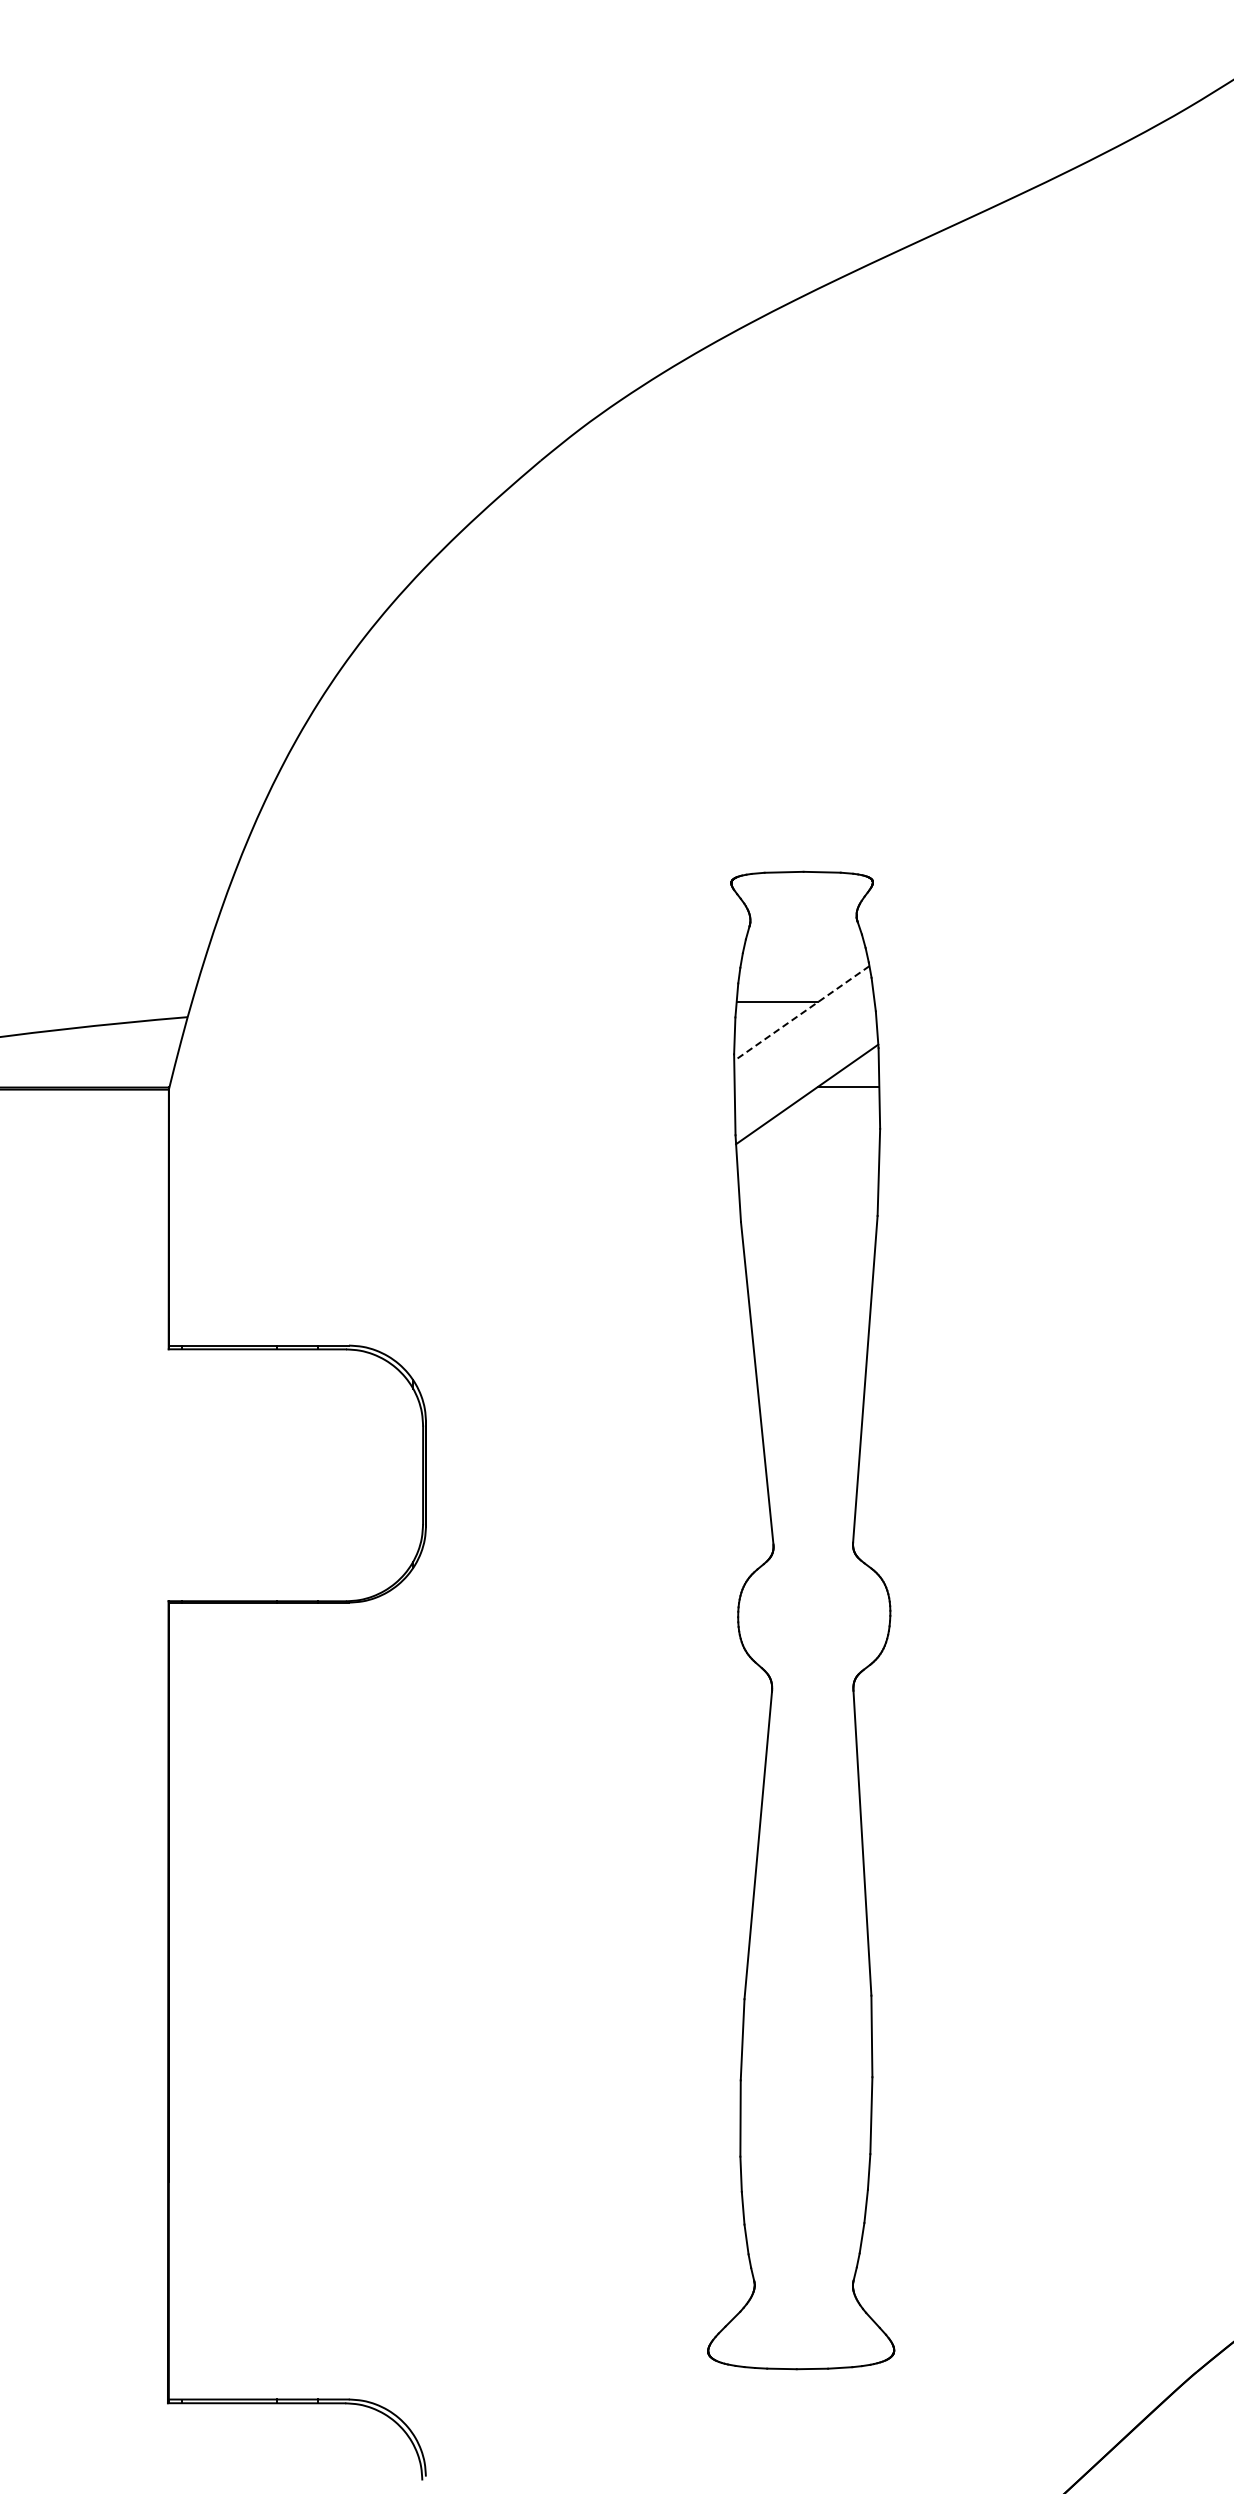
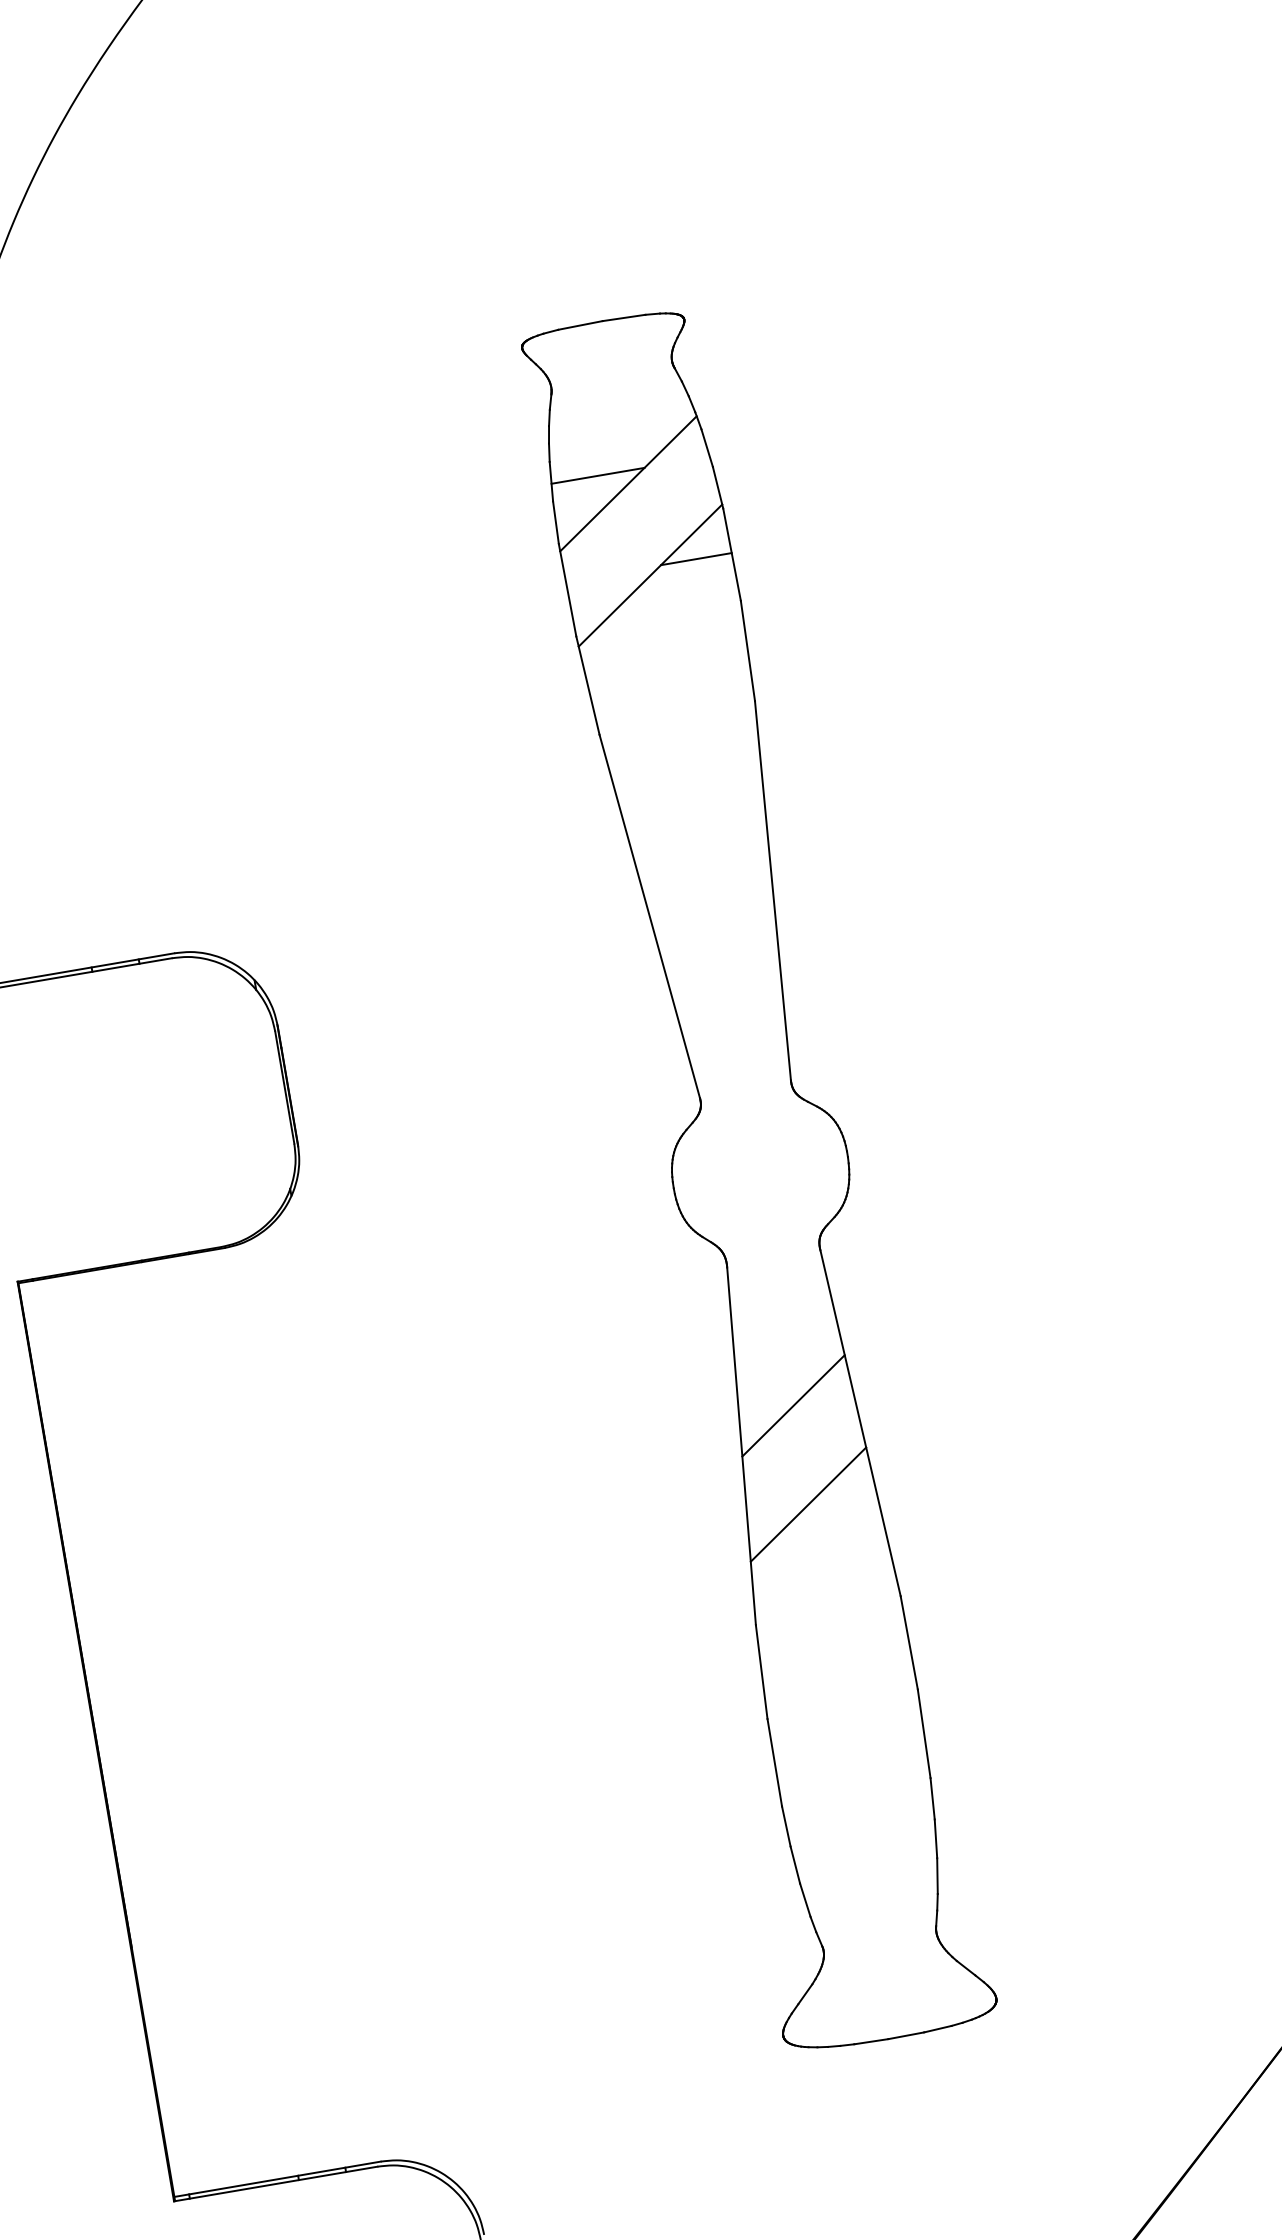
line: (801, 1013) -> (628, 483), dashed -> solid
line: (807, 1818) -> (792, 1405), added
line: (806, 1904) -> (808, 1504), added

